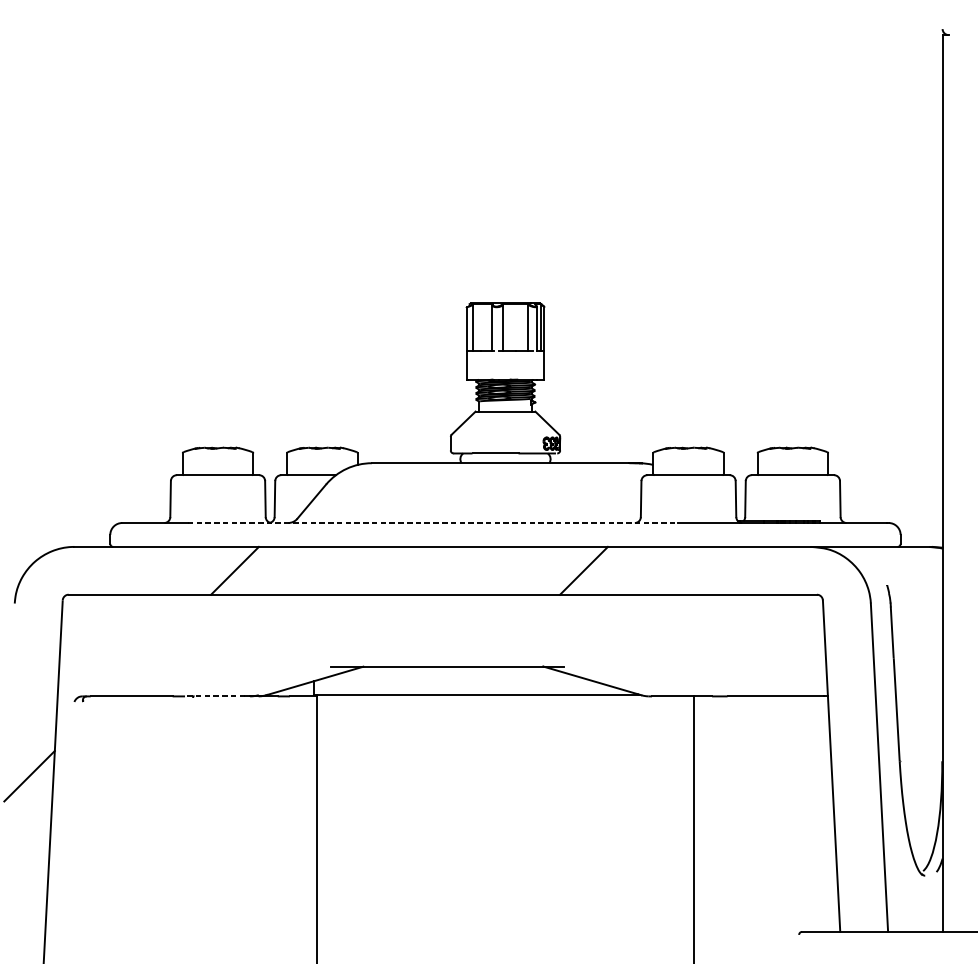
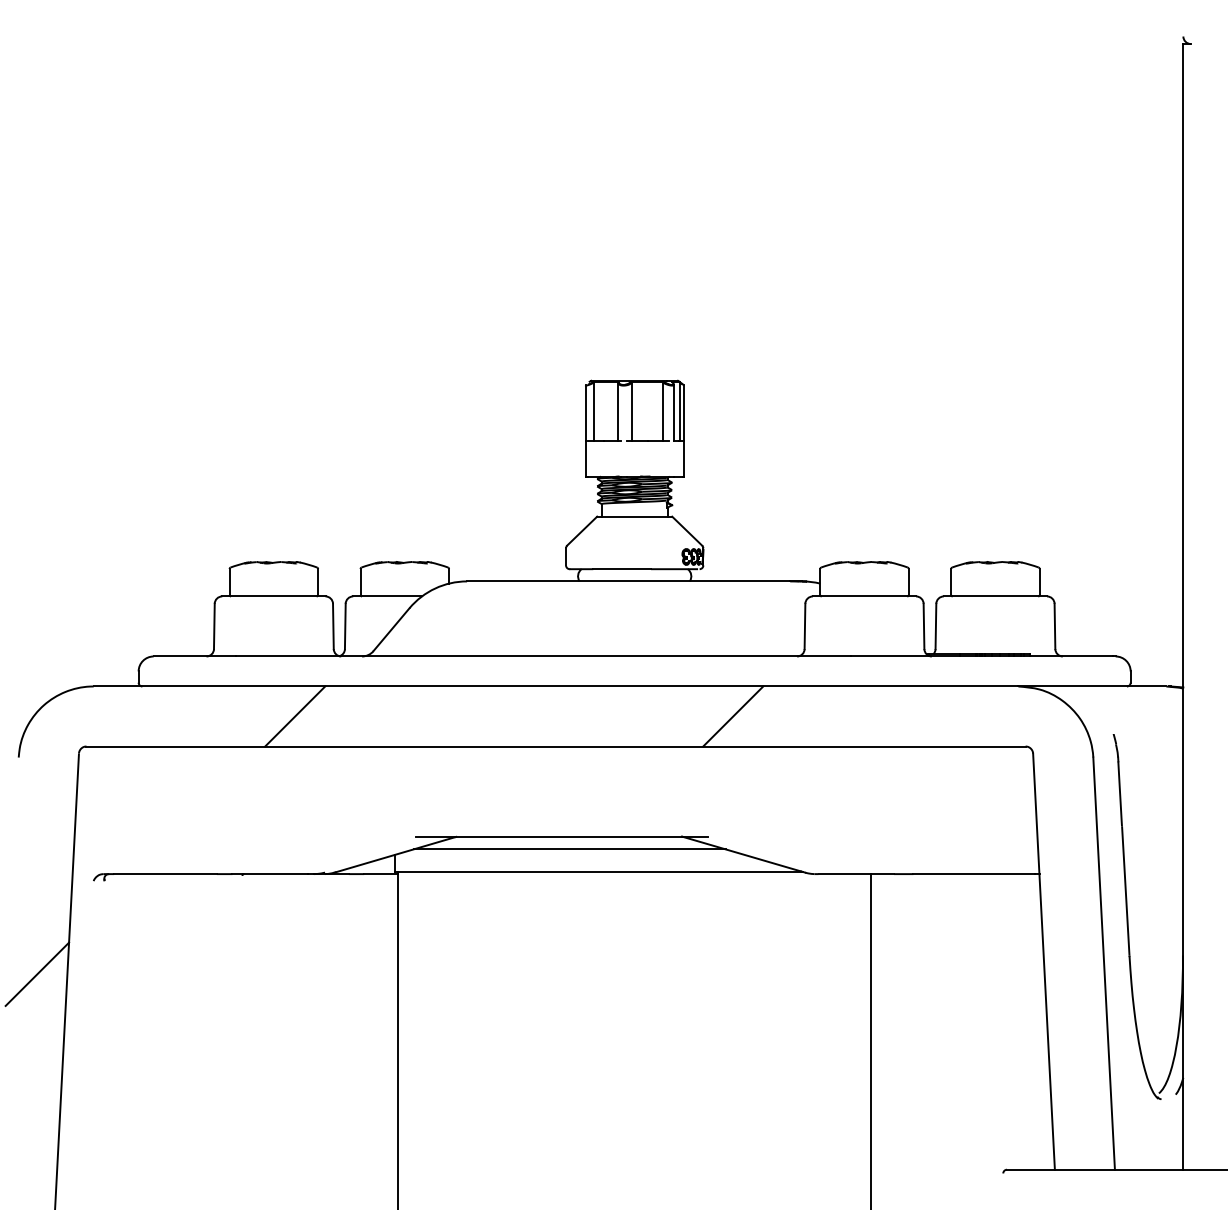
line: (432, 523) -> (543, 656), dashed -> solid
line: (453, 676) -> (569, 849), added
line: (215, 696) -> (270, 874), dashed -> solid

